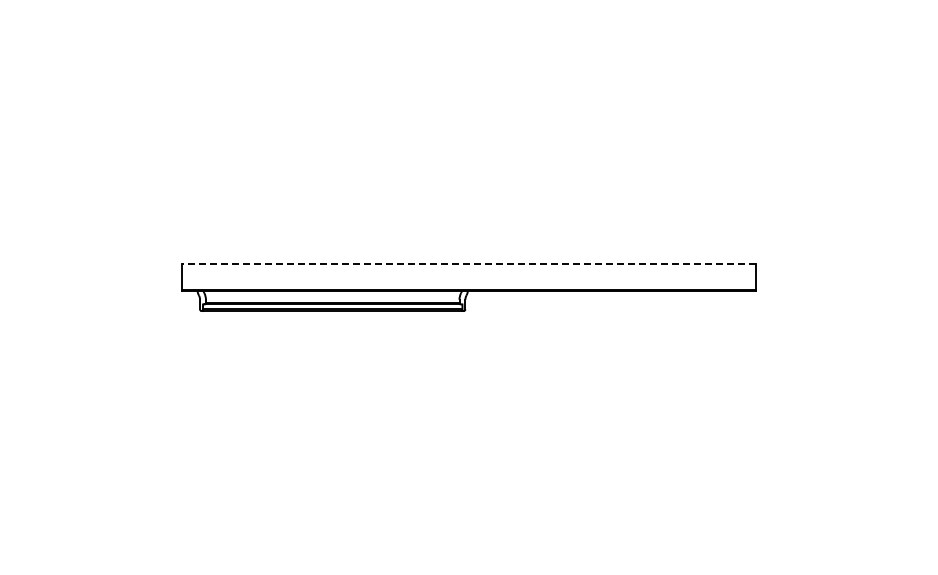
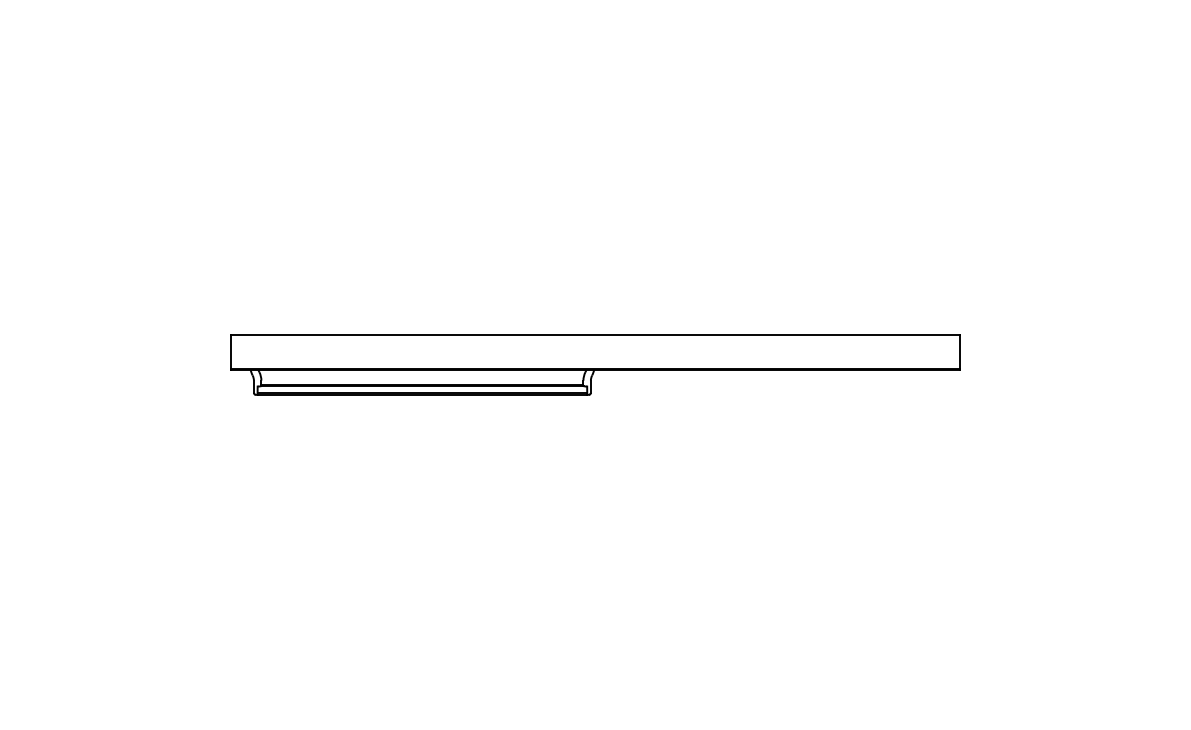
line: (468, 263) -> (594, 334), dashed -> solid

